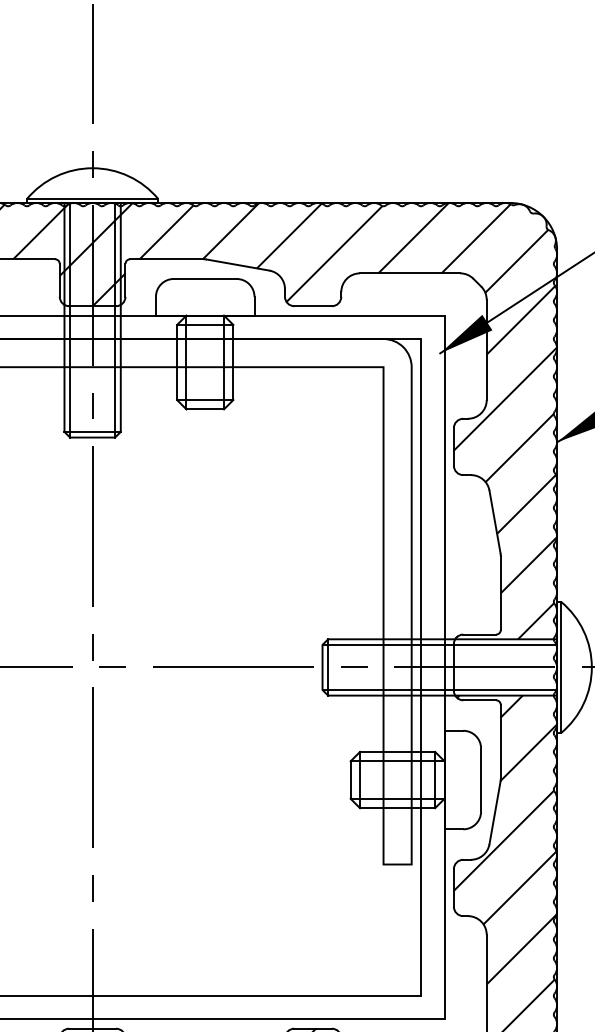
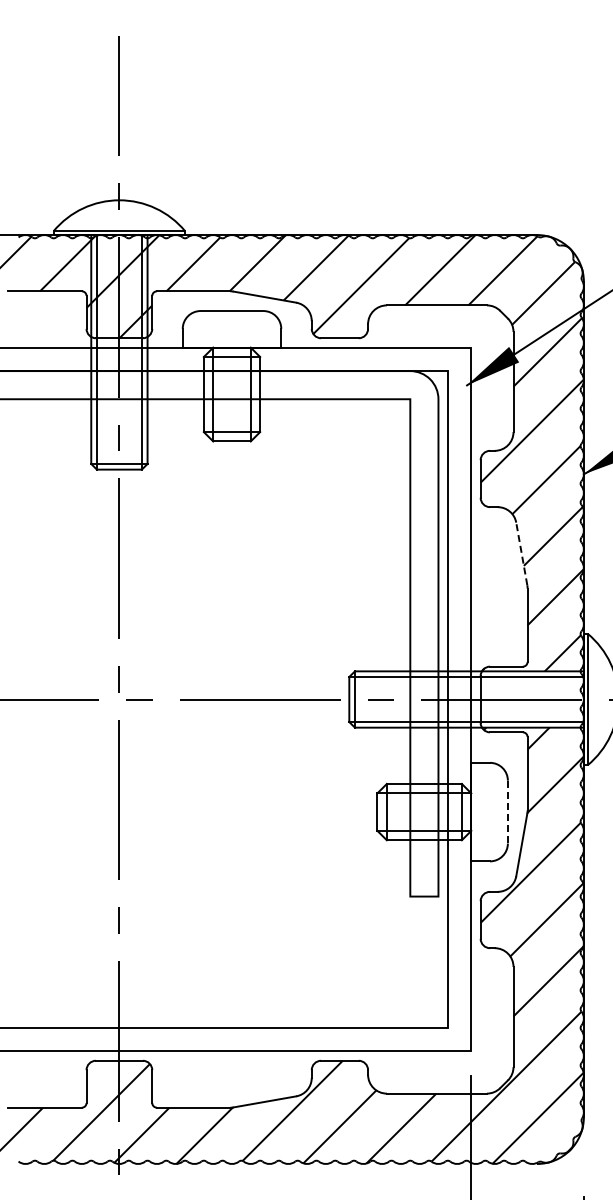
line: (494, 521) -> (521, 553), solid -> dashed
line: (480, 780) -> (507, 812), solid -> dashed

